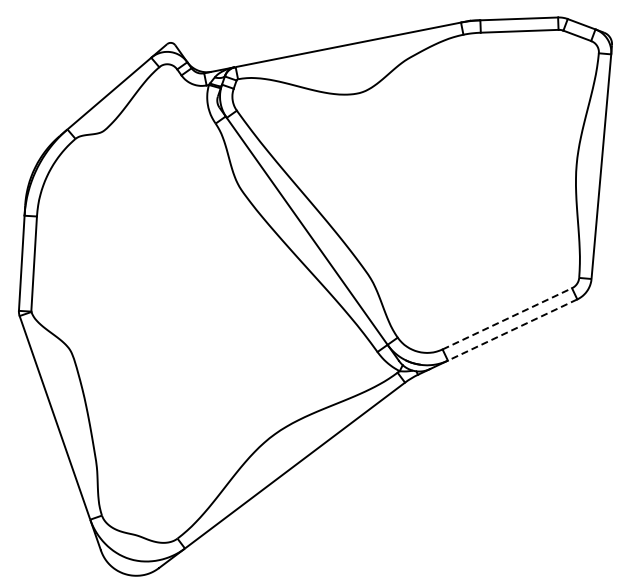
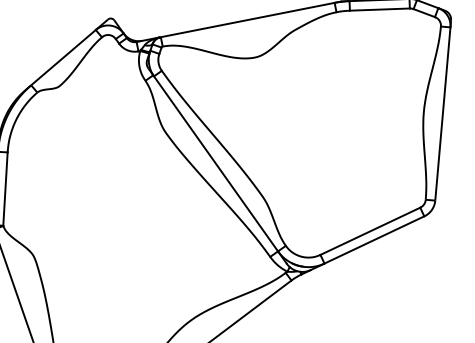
line: (507, 318) -> (370, 231), dashed -> solid
line: (512, 330) -> (374, 240), dashed -> solid

